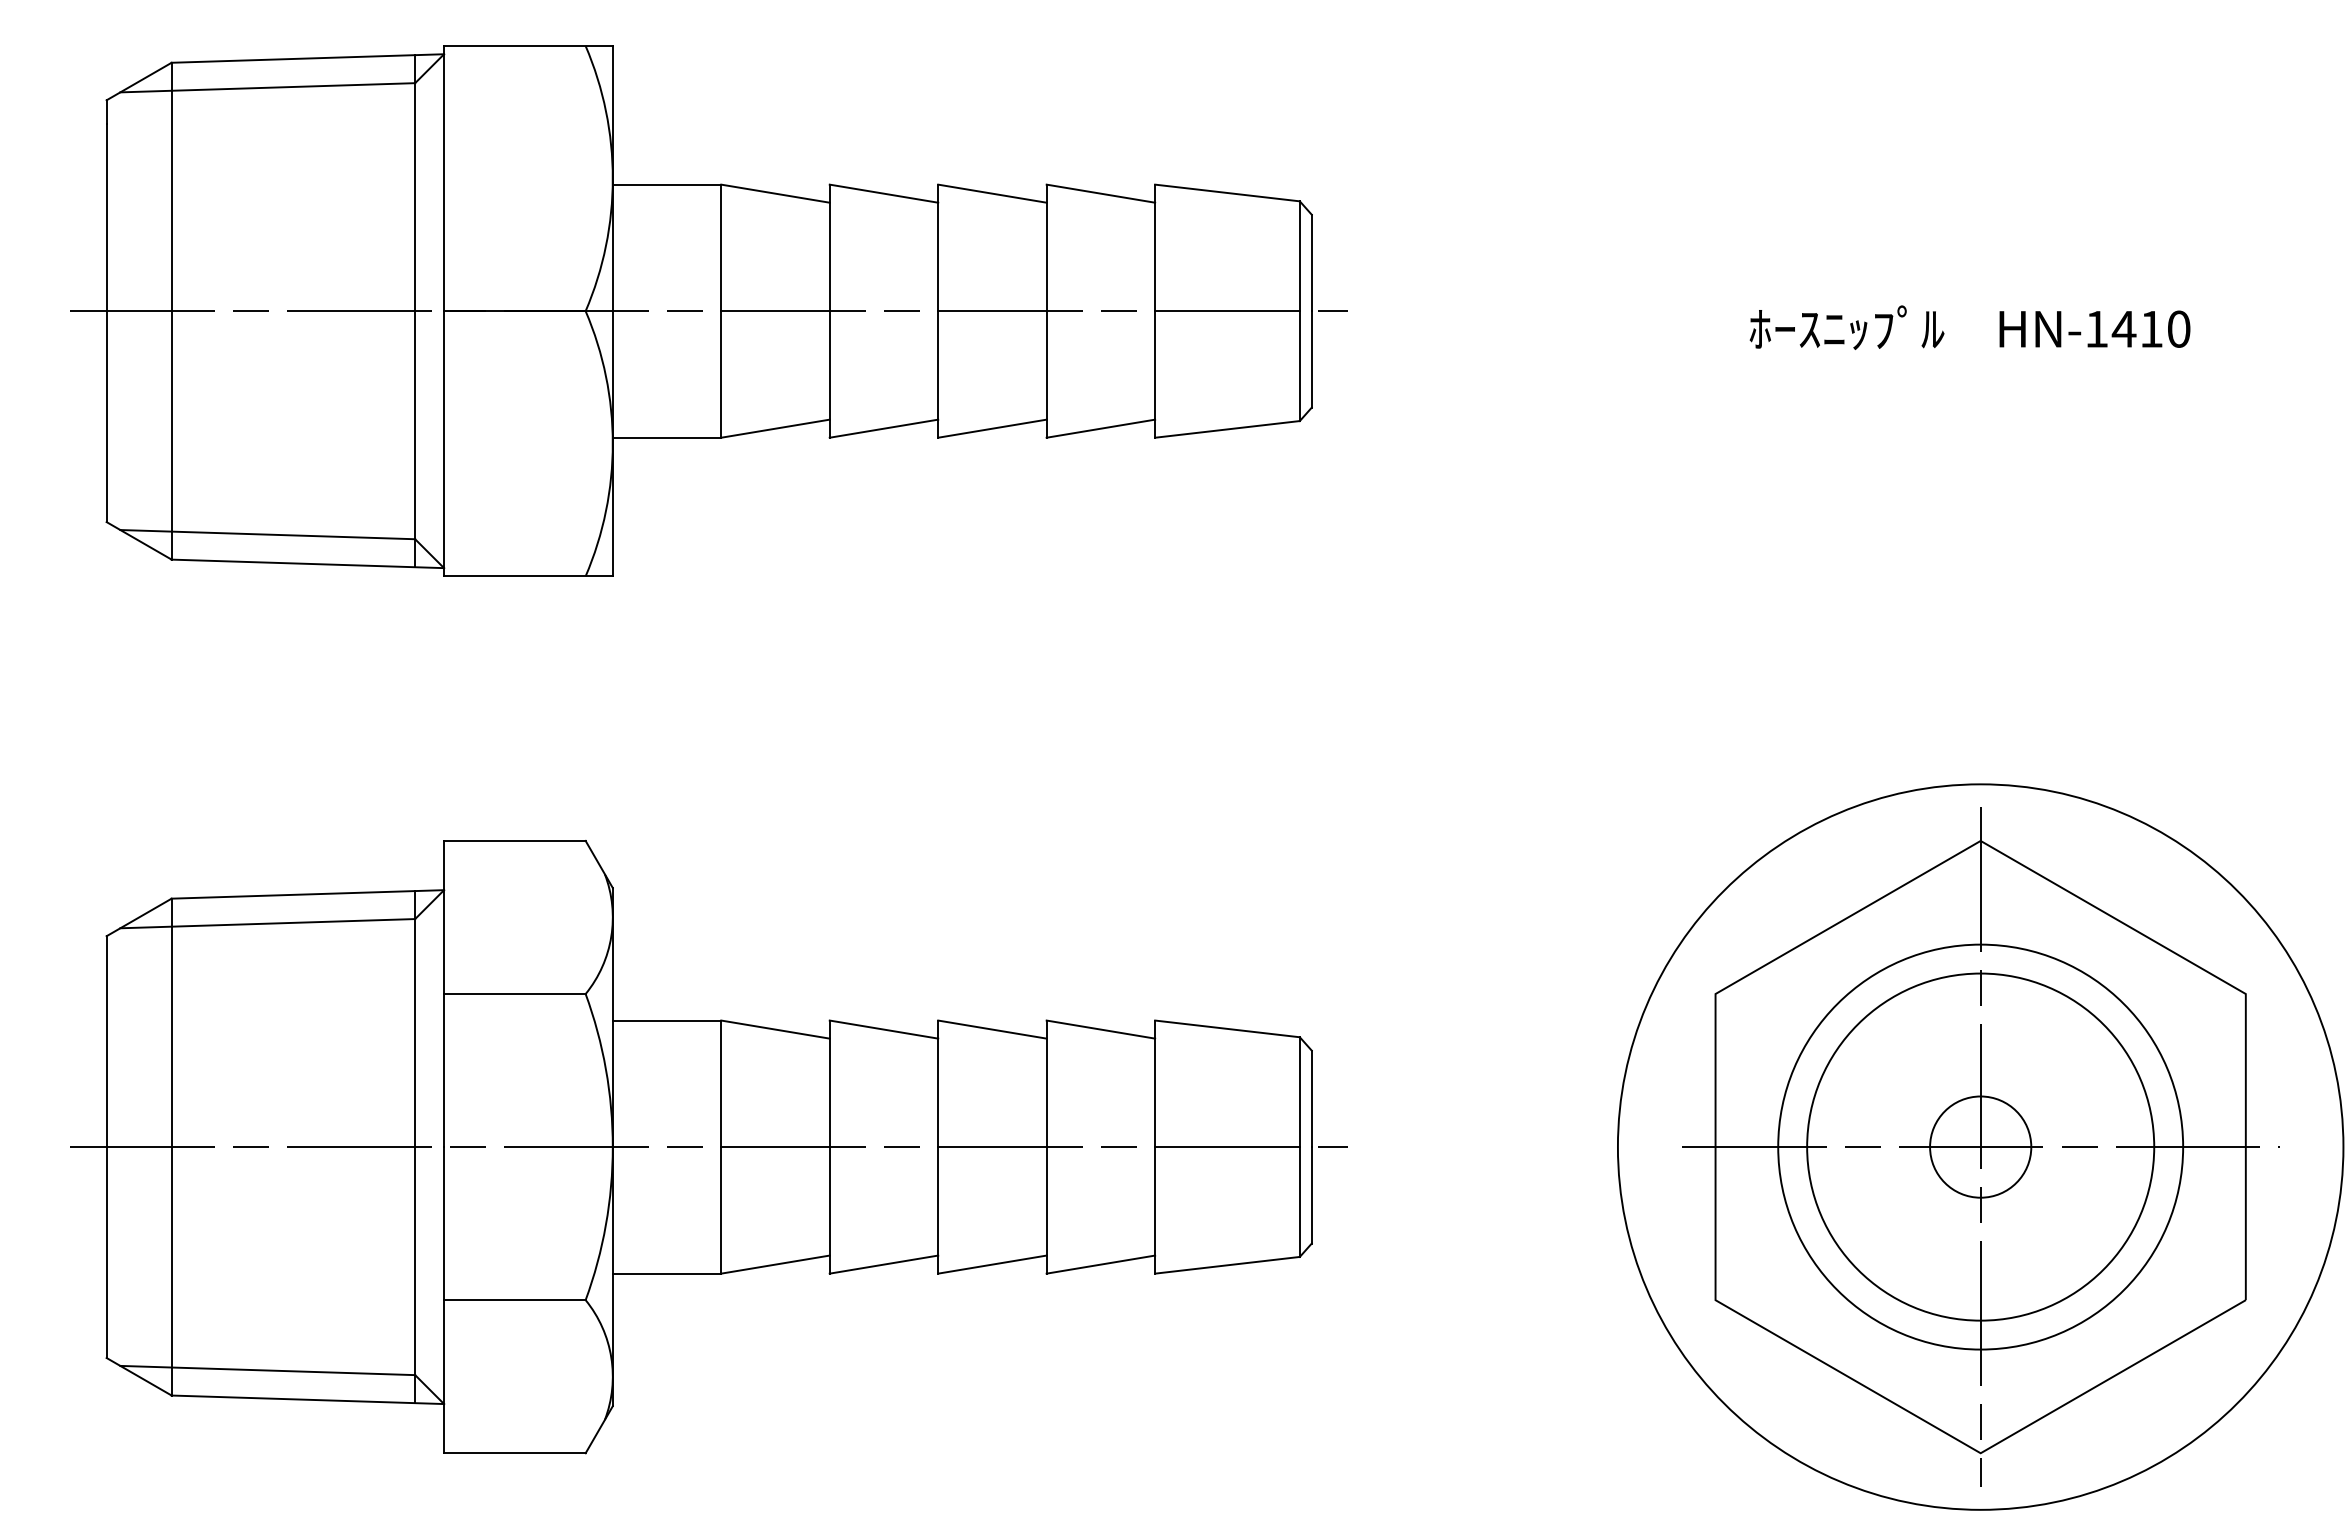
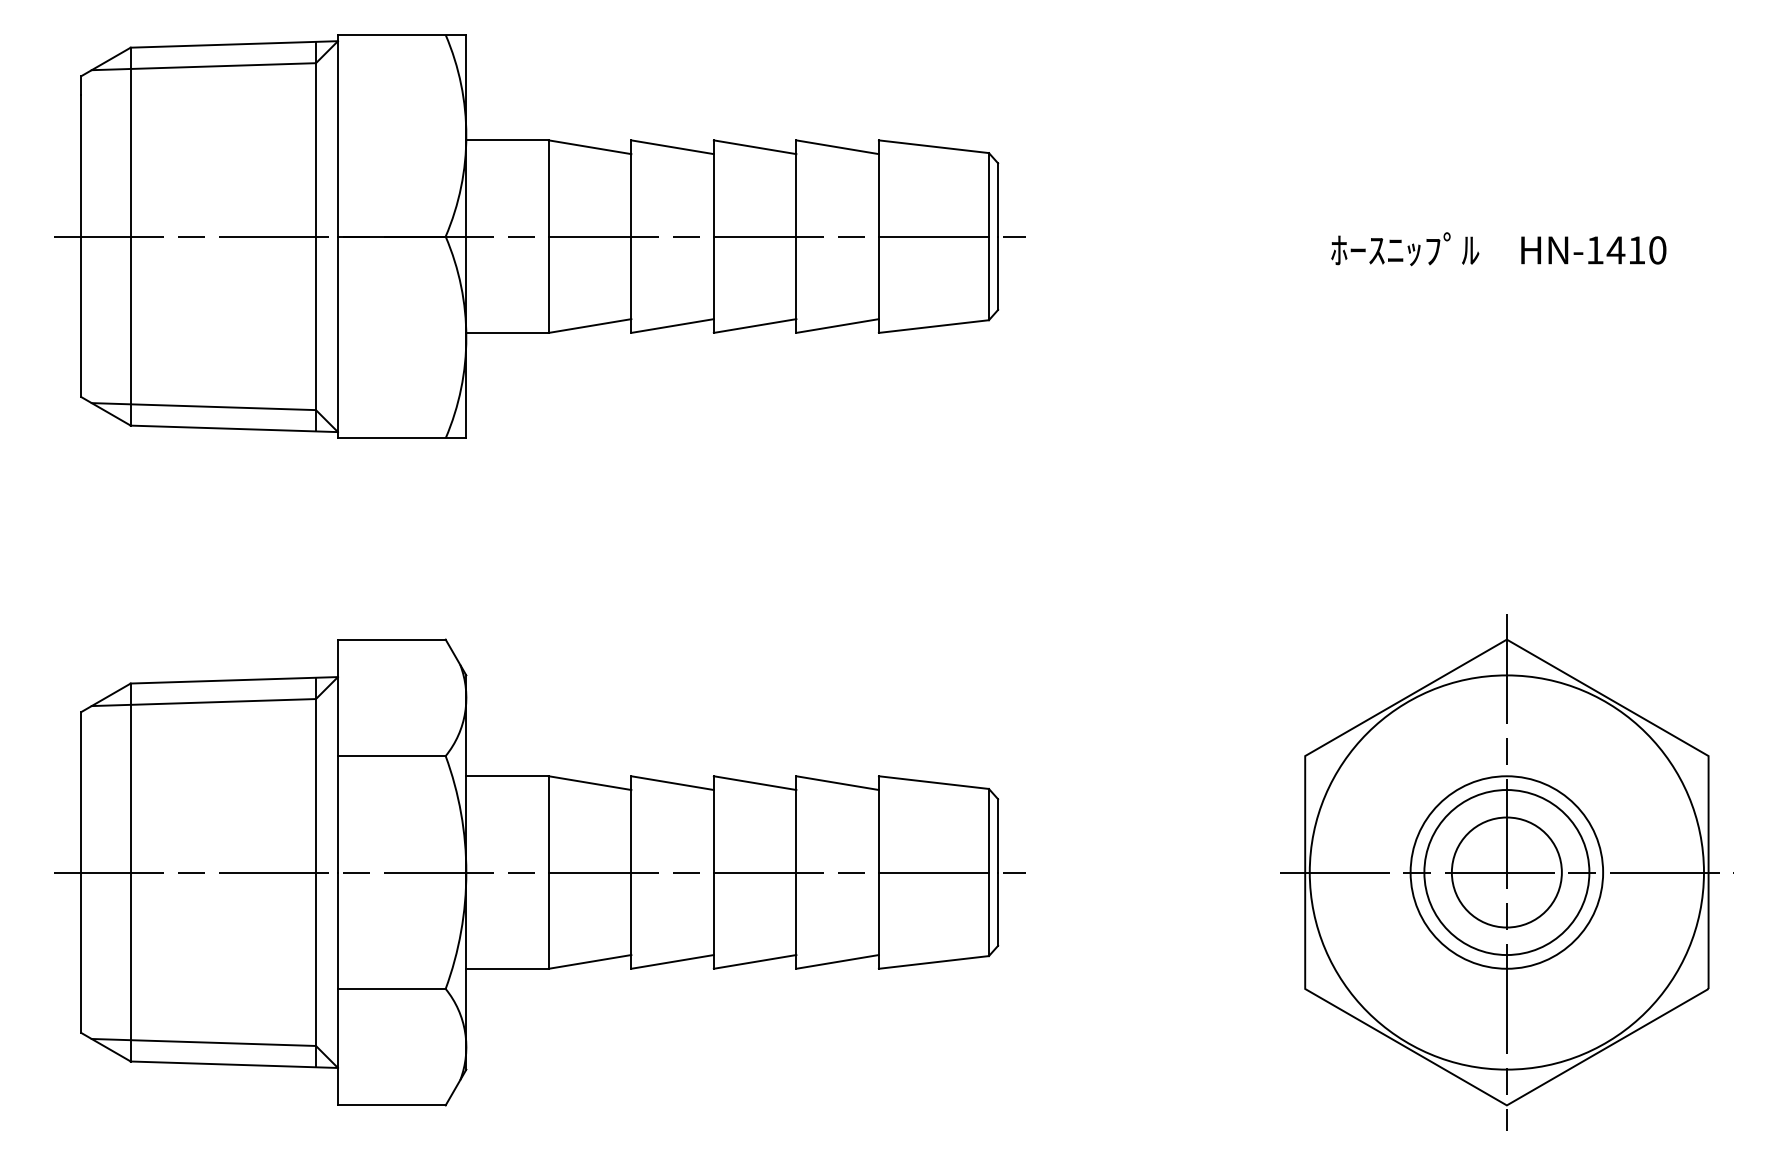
circle: (1980, 1146) -> (1506, 872), size x0.62
circle: (1980, 1146) -> (1506, 872), size x0.62
circle: (1980, 1146) -> (1506, 872), size x0.71
circle: (1980, 1146) -> (1506, 872), size x1.43

